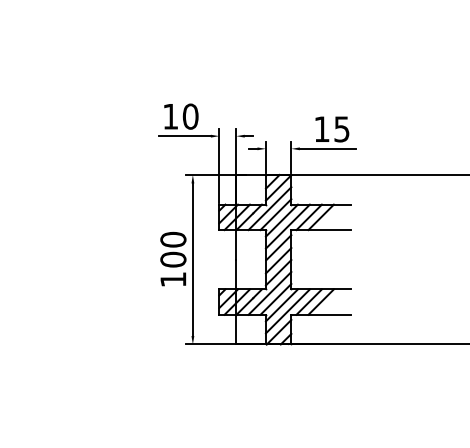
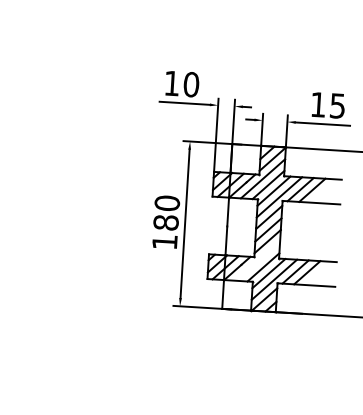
text: (173, 259) -> (166, 222), 100 -> 180
line: (269, 292) -> (257, 260), removed

